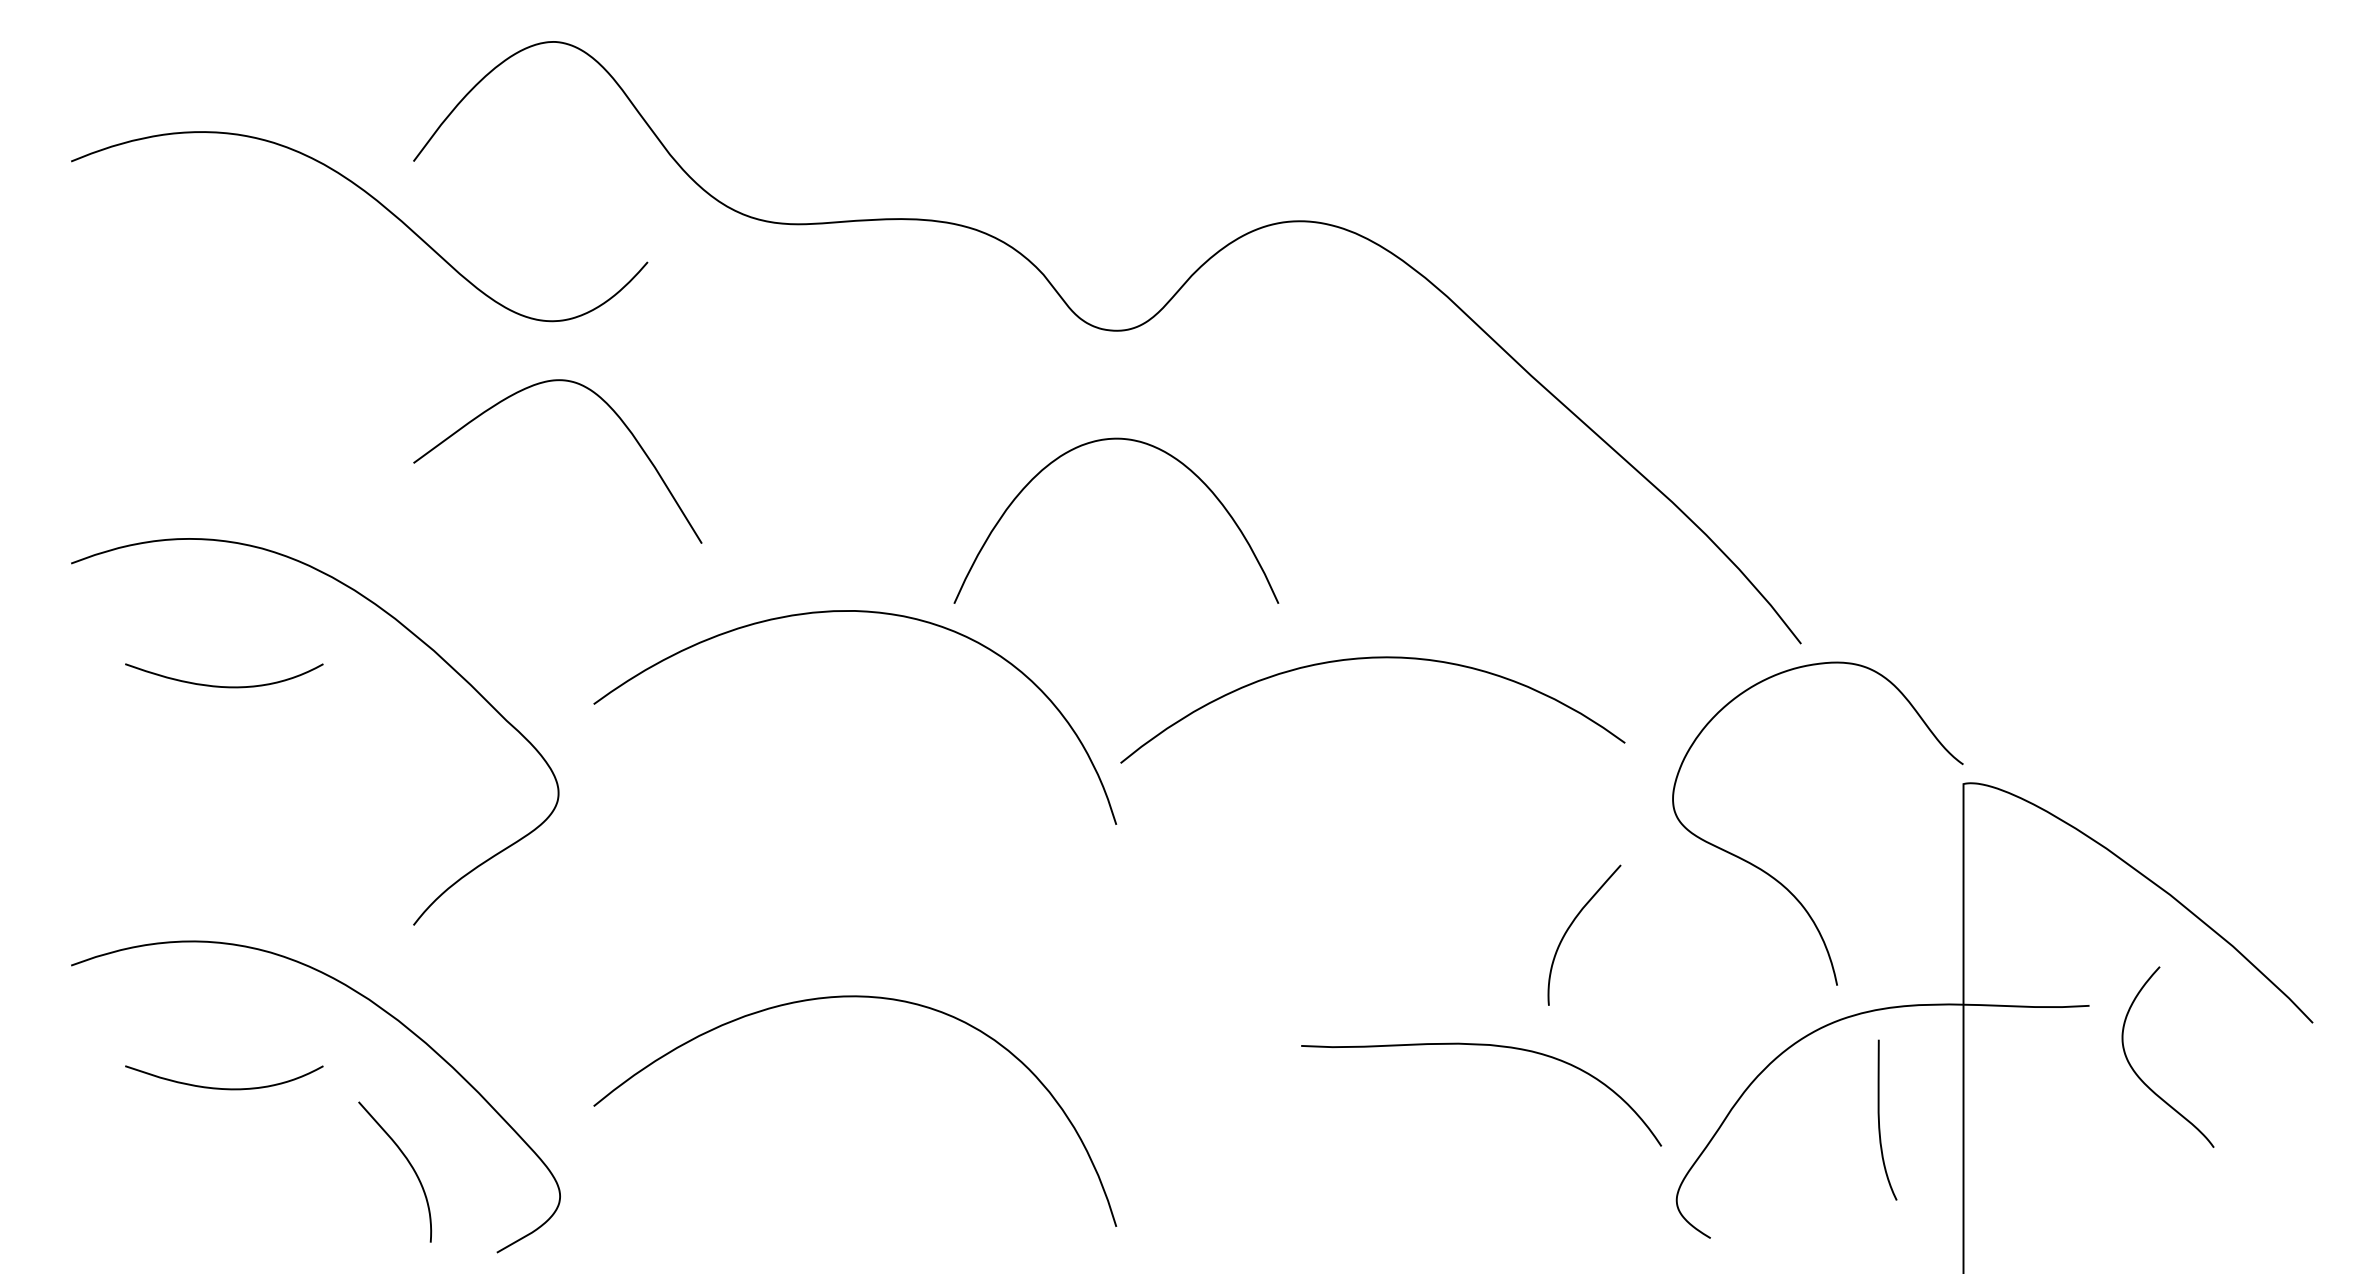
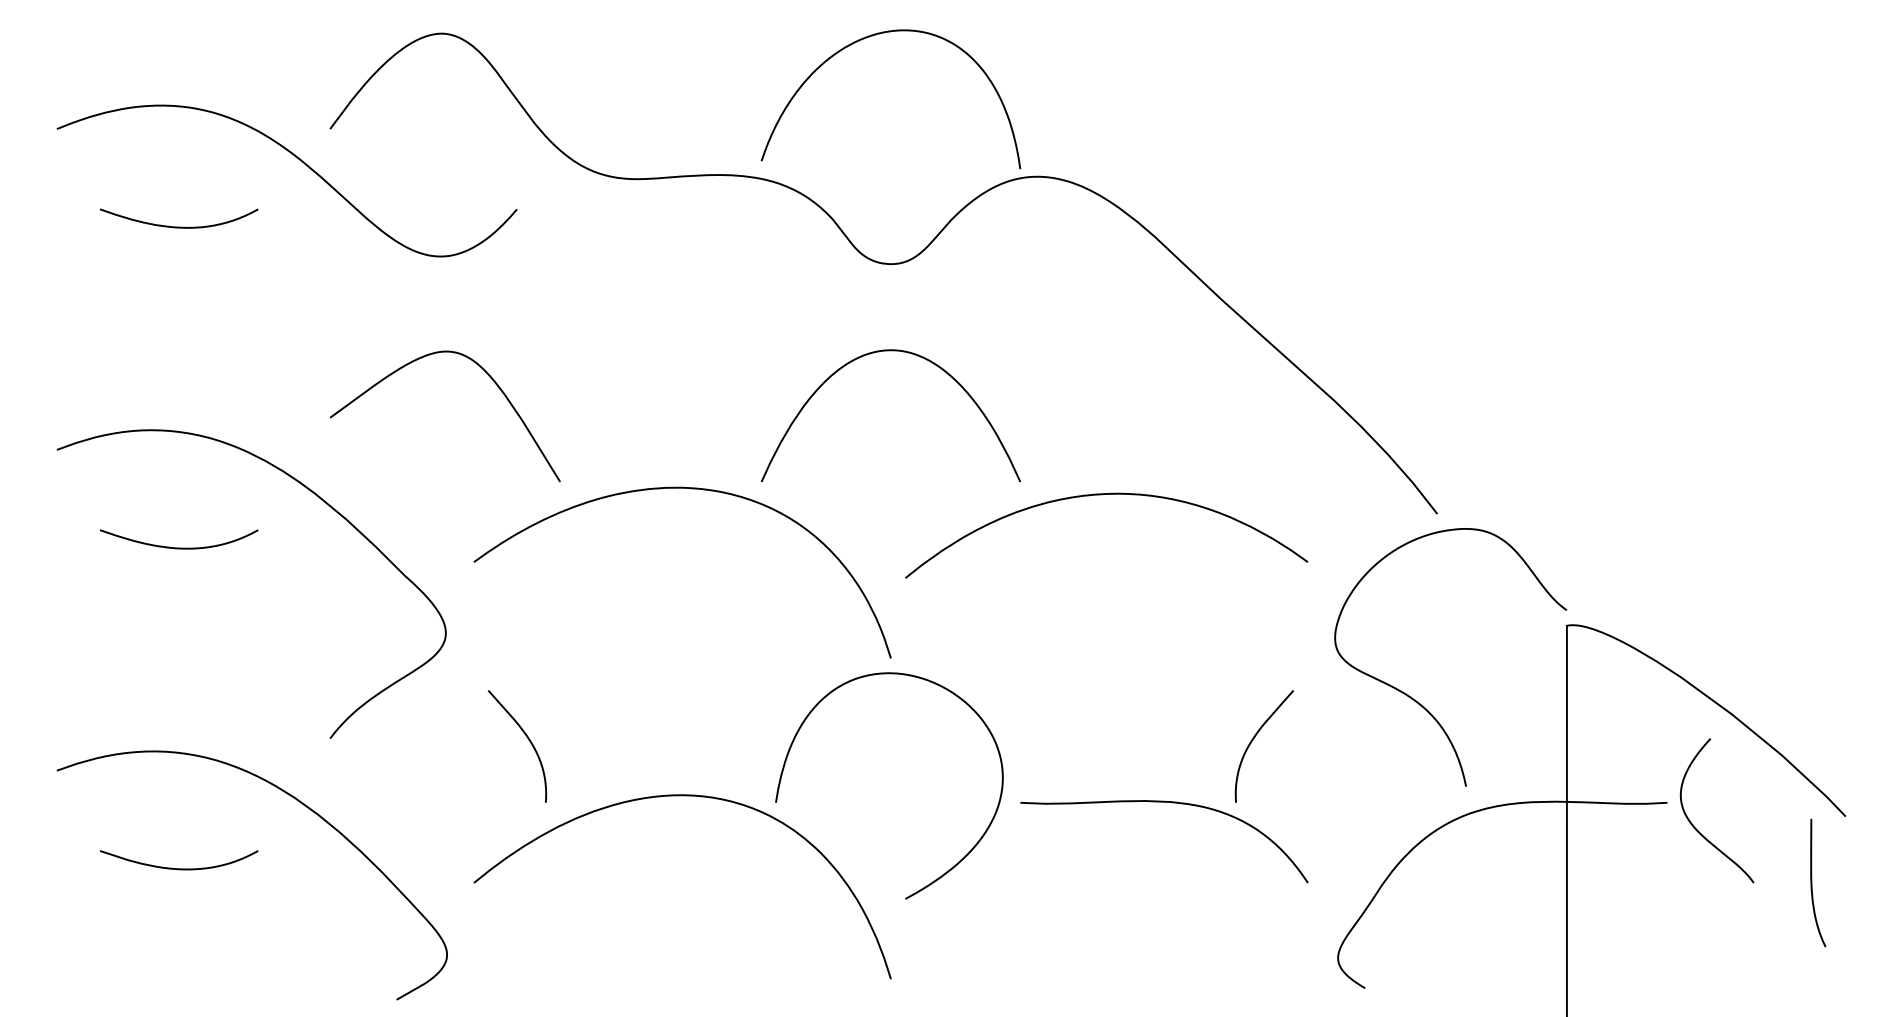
curve: (1083, 49) -> (864, 39), added
curve: (224, 283) -> (179, 226), added
curve: (613, 412) -> (489, 377), moved
curve: (1367, 659) -> (1102, 495), moved
curve: (1491, 1046) -> (1172, 803), moved
curve: (1202, 1078) -> (959, 860), added
curve: (2143, 1080) -> (1697, 829), moved
curve: (1880, 1119) -> (1812, 882), moved
curve: (409, 1164) -> (528, 740), moved

